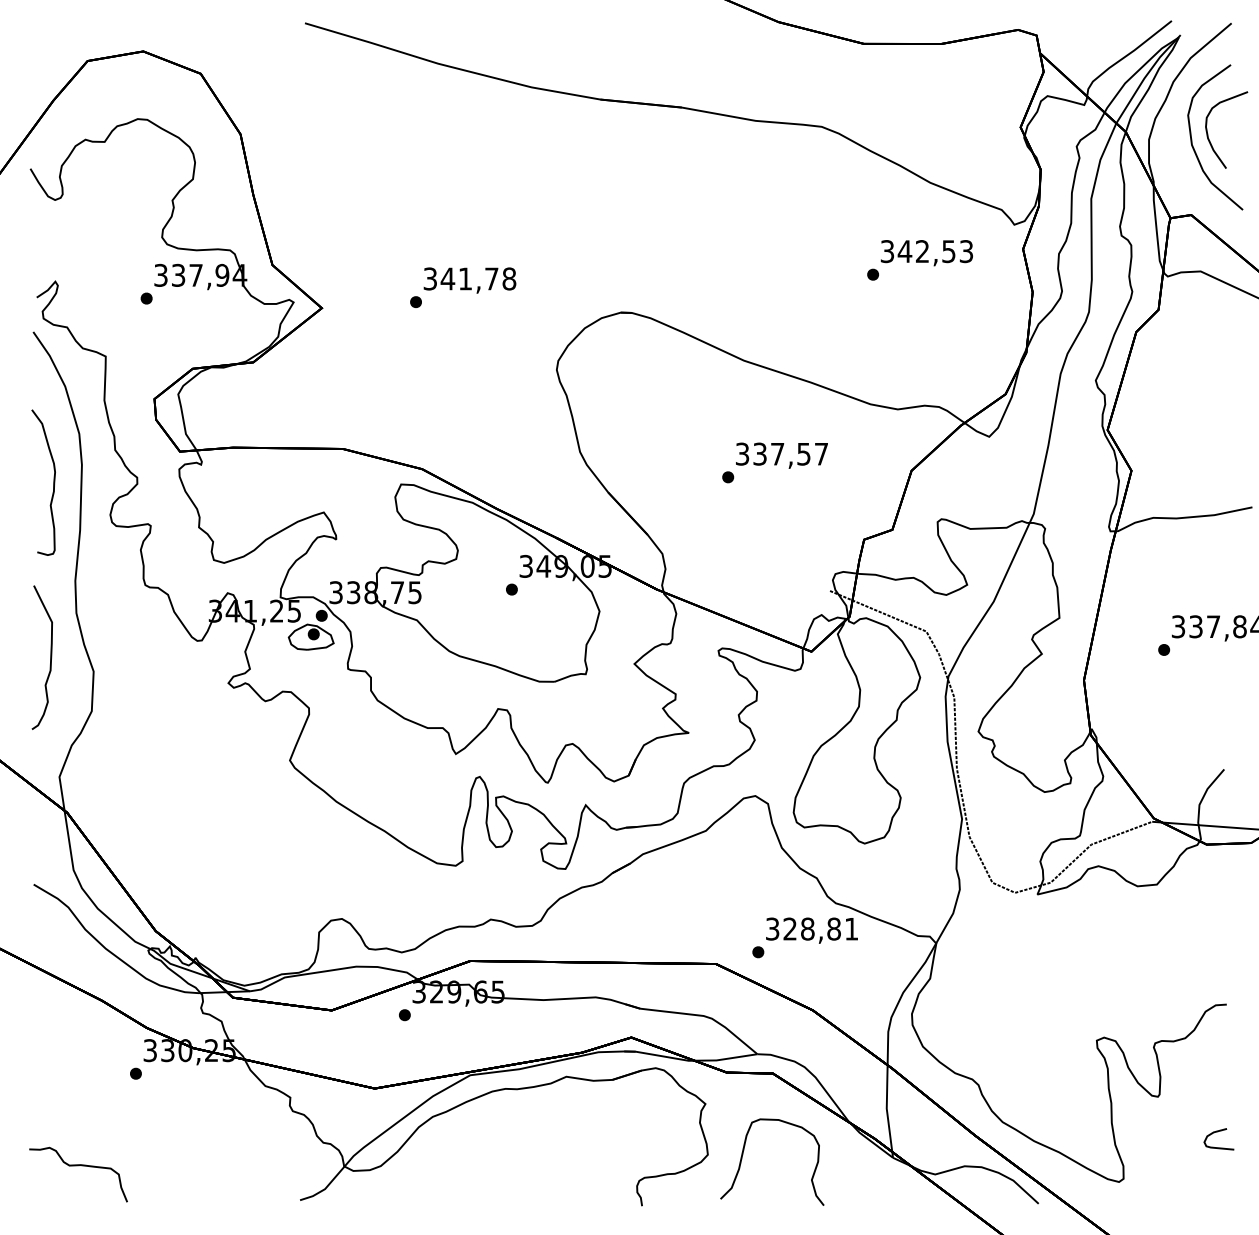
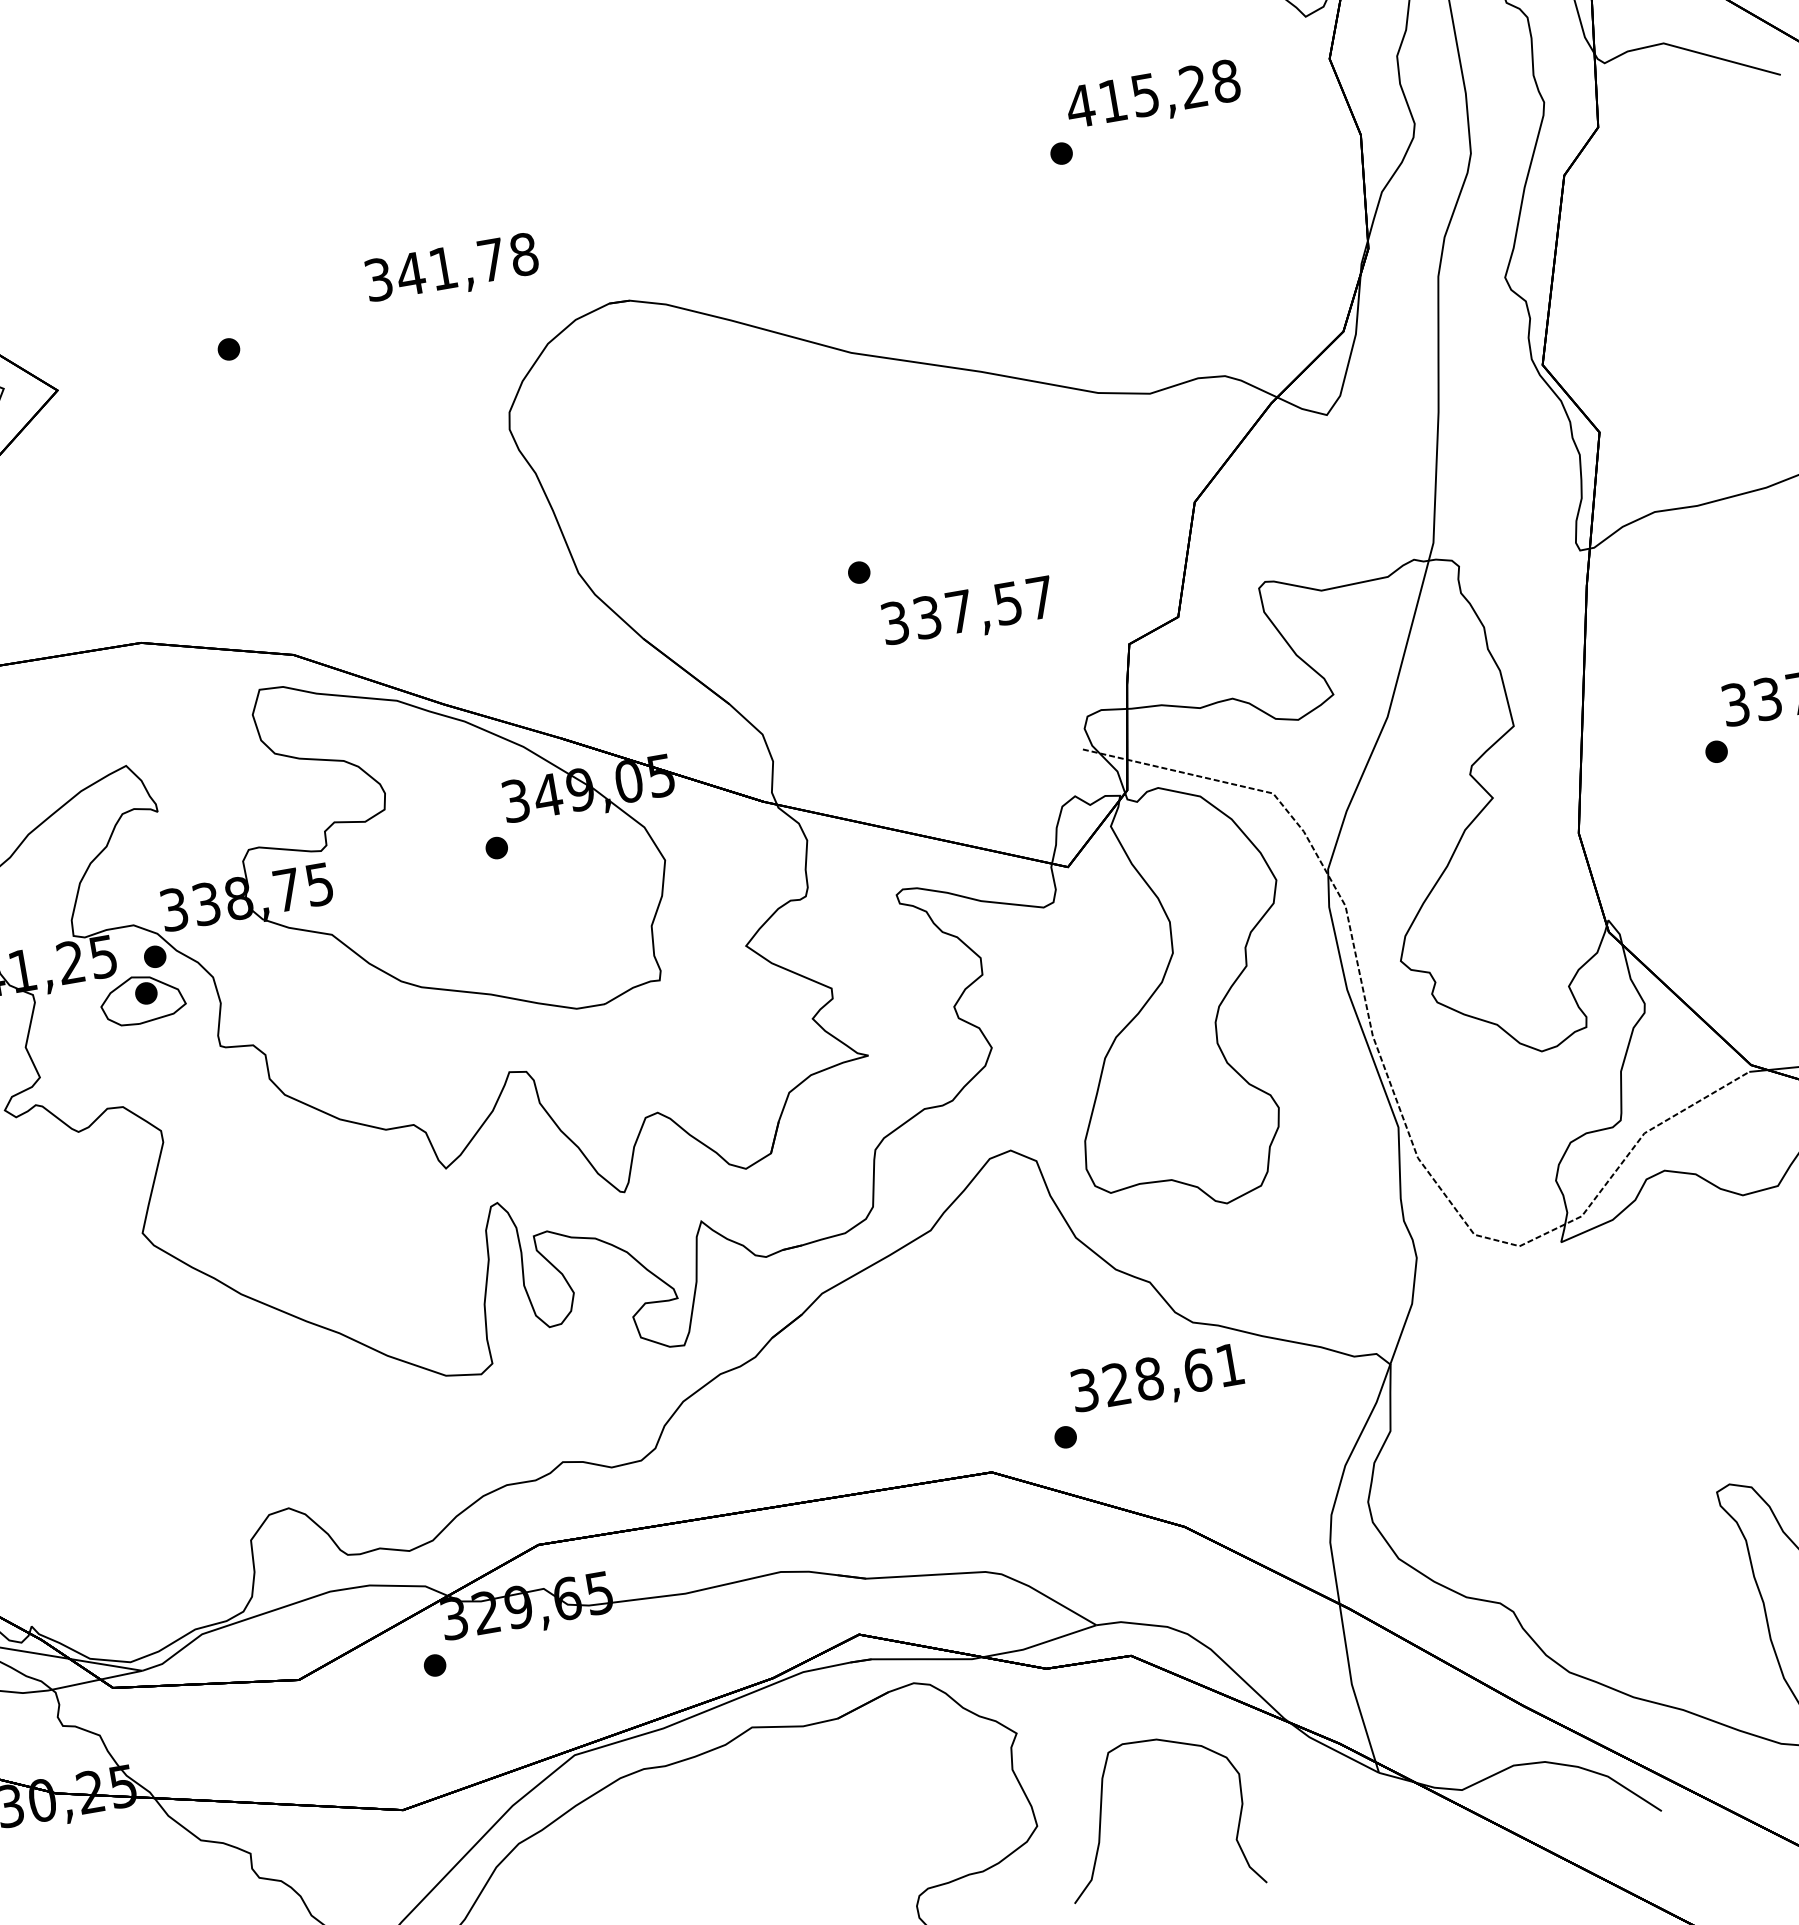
text: (926, 251) -> (1152, 93), 342,53 -> 415,28
text: (469, 280) -> (451, 269), moved
text: (781, 455) -> (967, 613), moved
text: (834, 928) -> (1198, 1369), 328,81 -> 328,61

